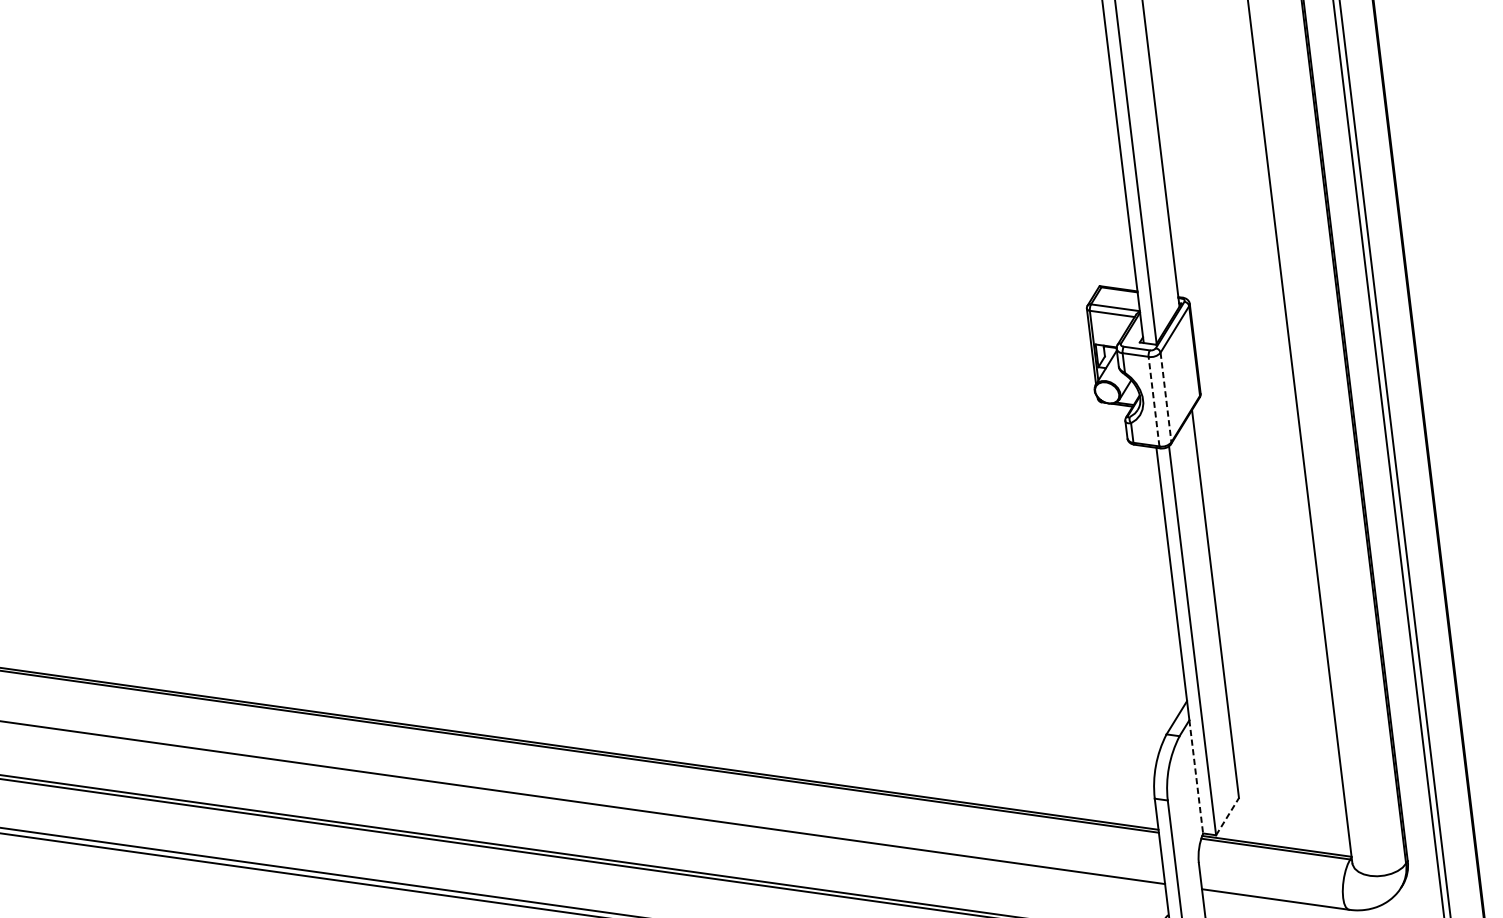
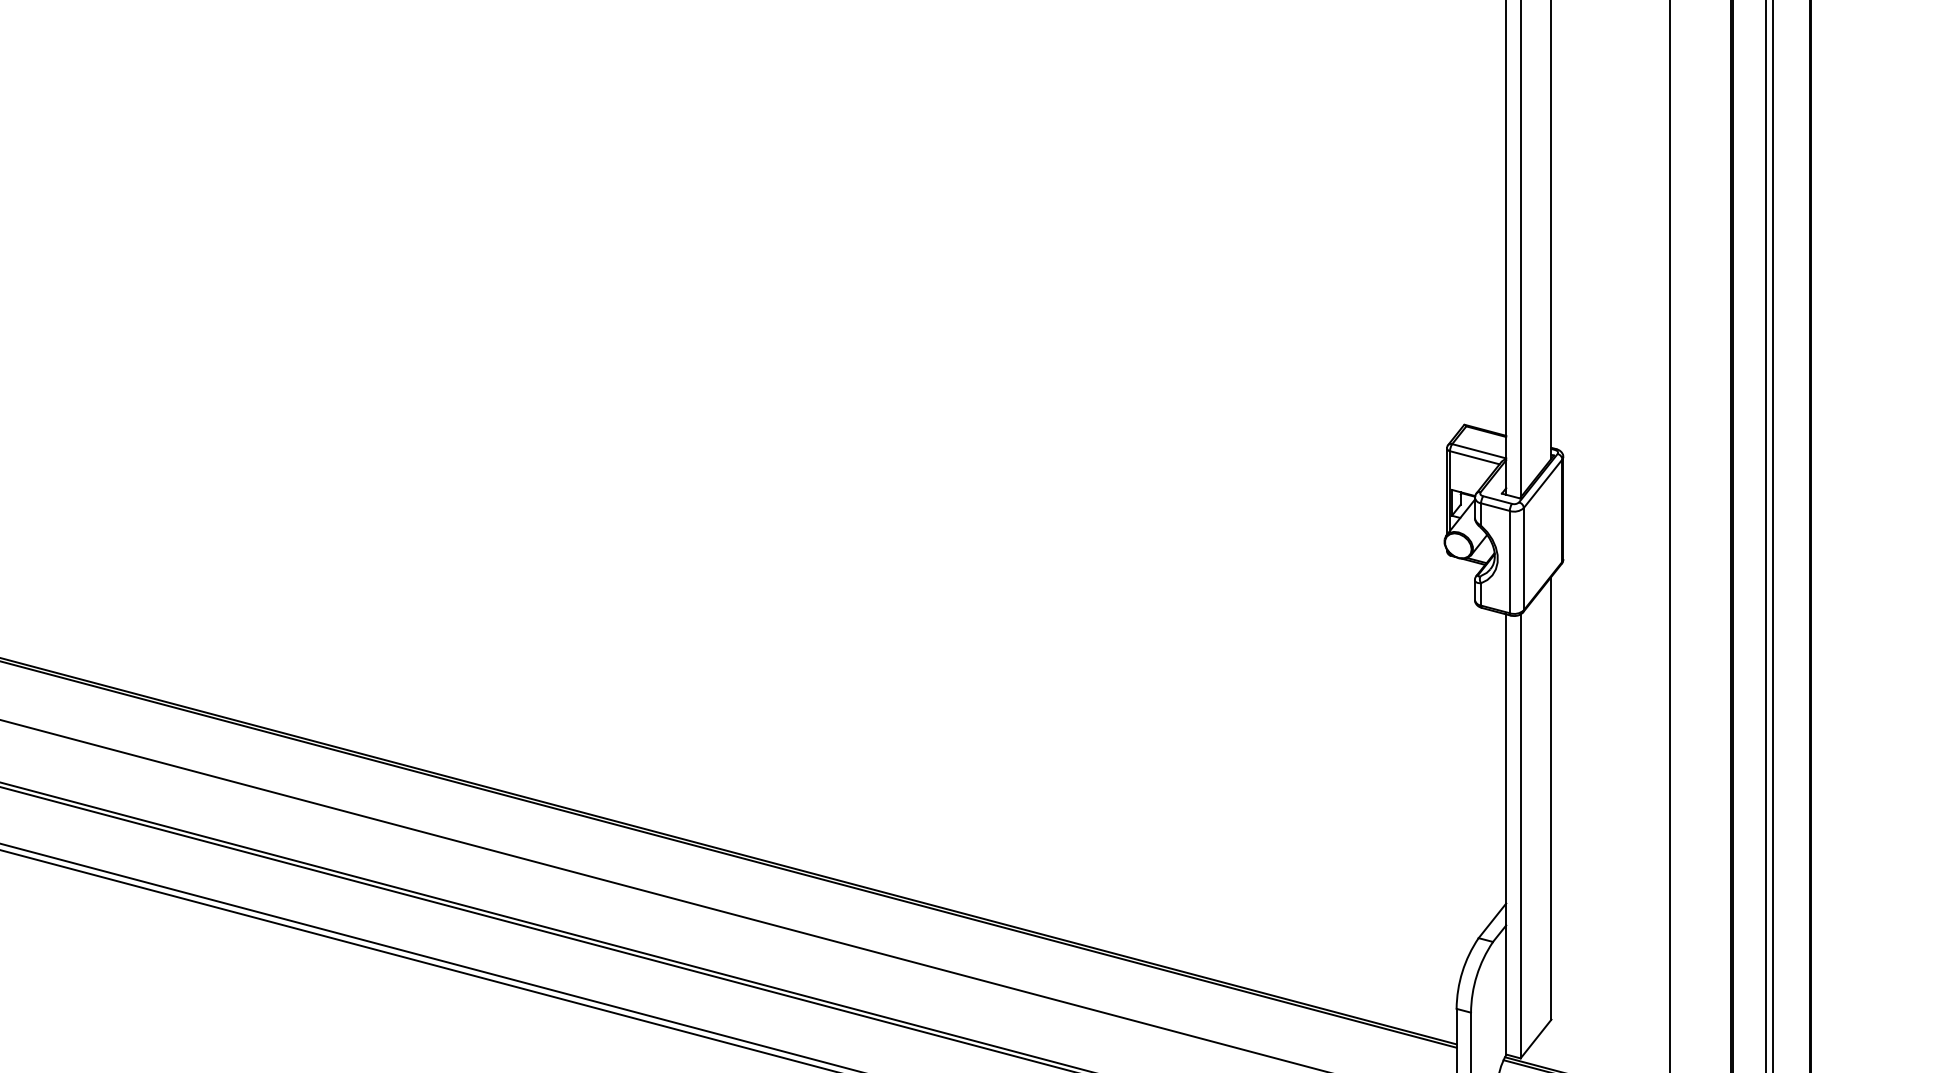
line: (1165, 397) -> (1523, 559), dashed -> solid
line: (1153, 401) -> (1509, 561), dashed -> solid
line: (1196, 776) -> (1506, 989), dashed -> solid
line: (1227, 817) -> (1536, 1039), dashed -> solid

